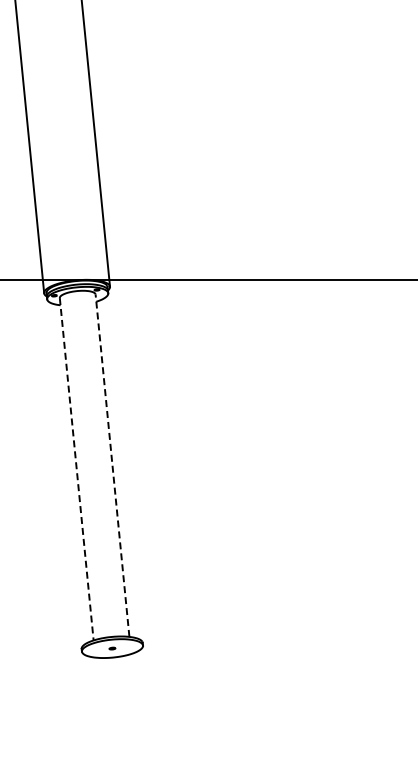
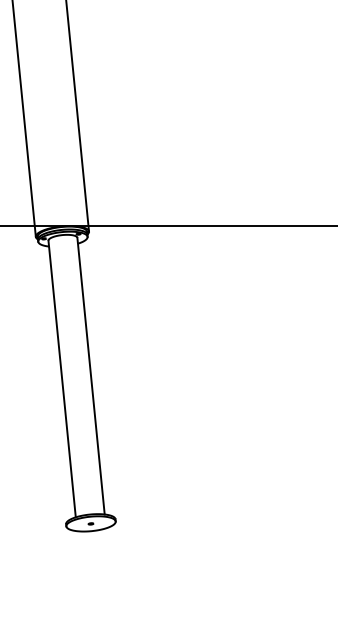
line: (112, 465) -> (91, 375), dashed -> solid
line: (76, 469) -> (61, 379), dashed -> solid

